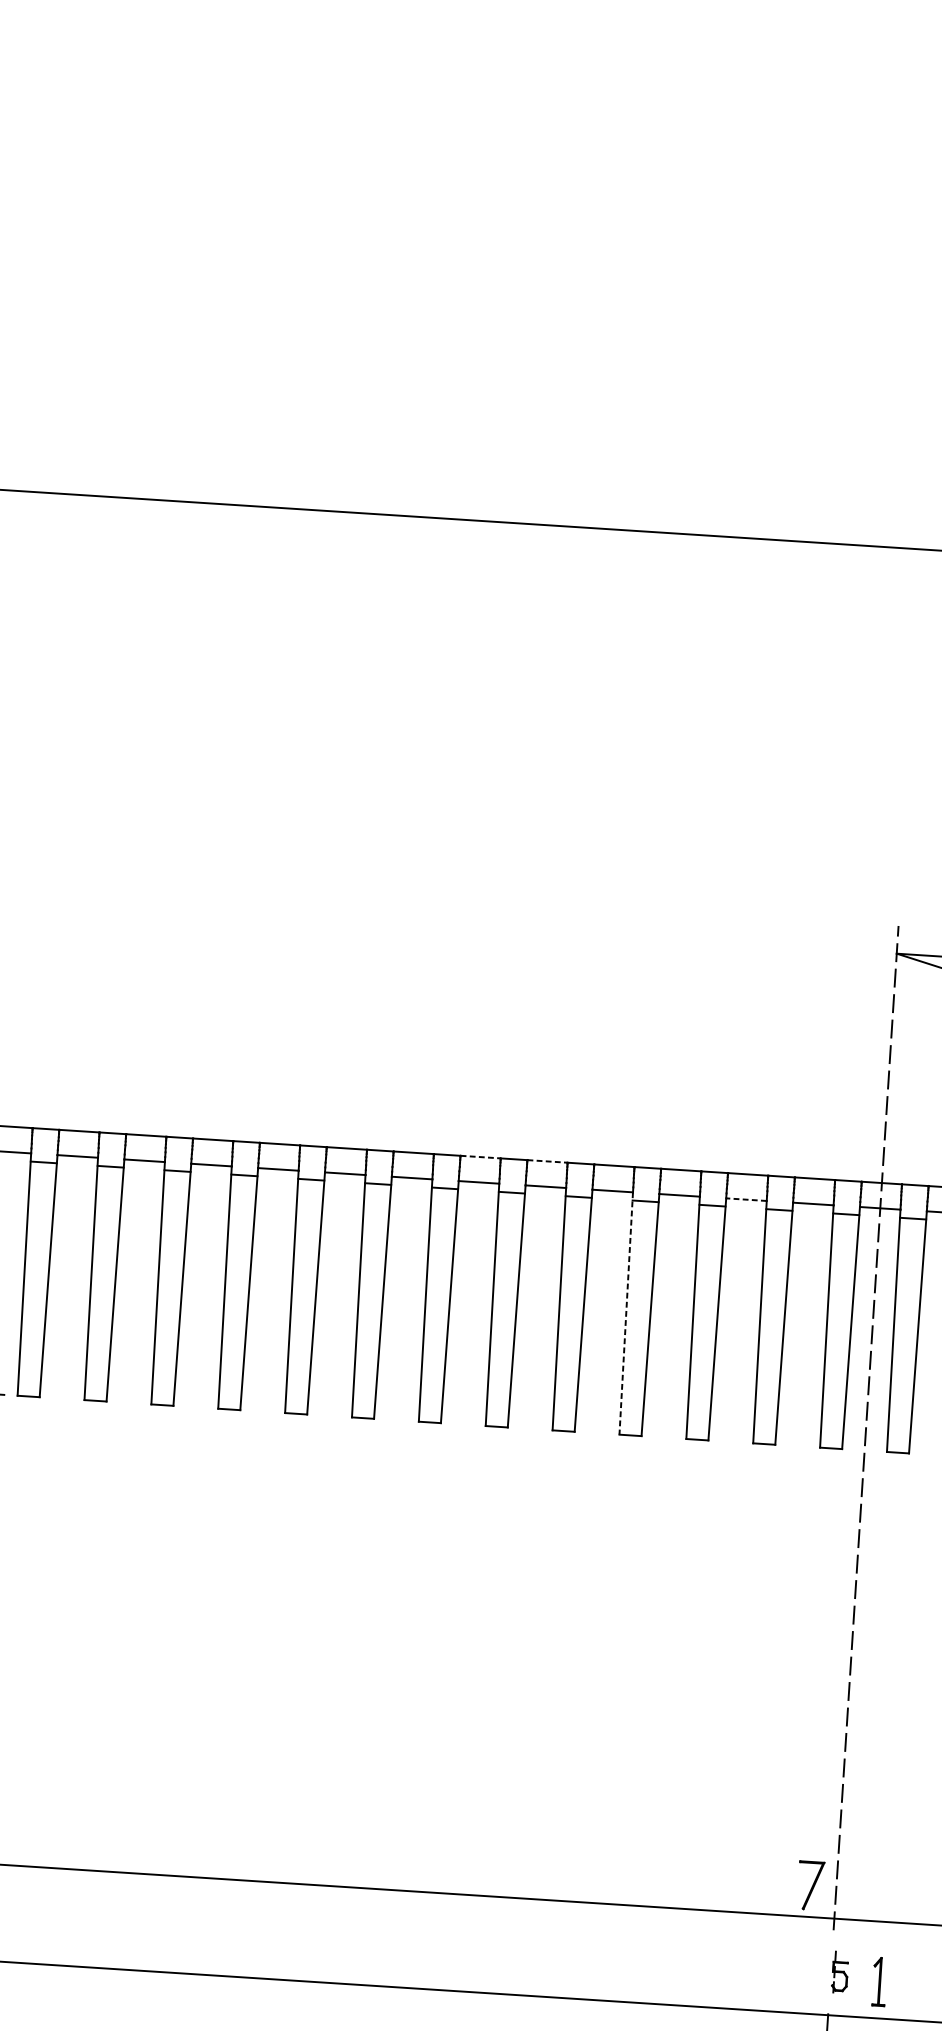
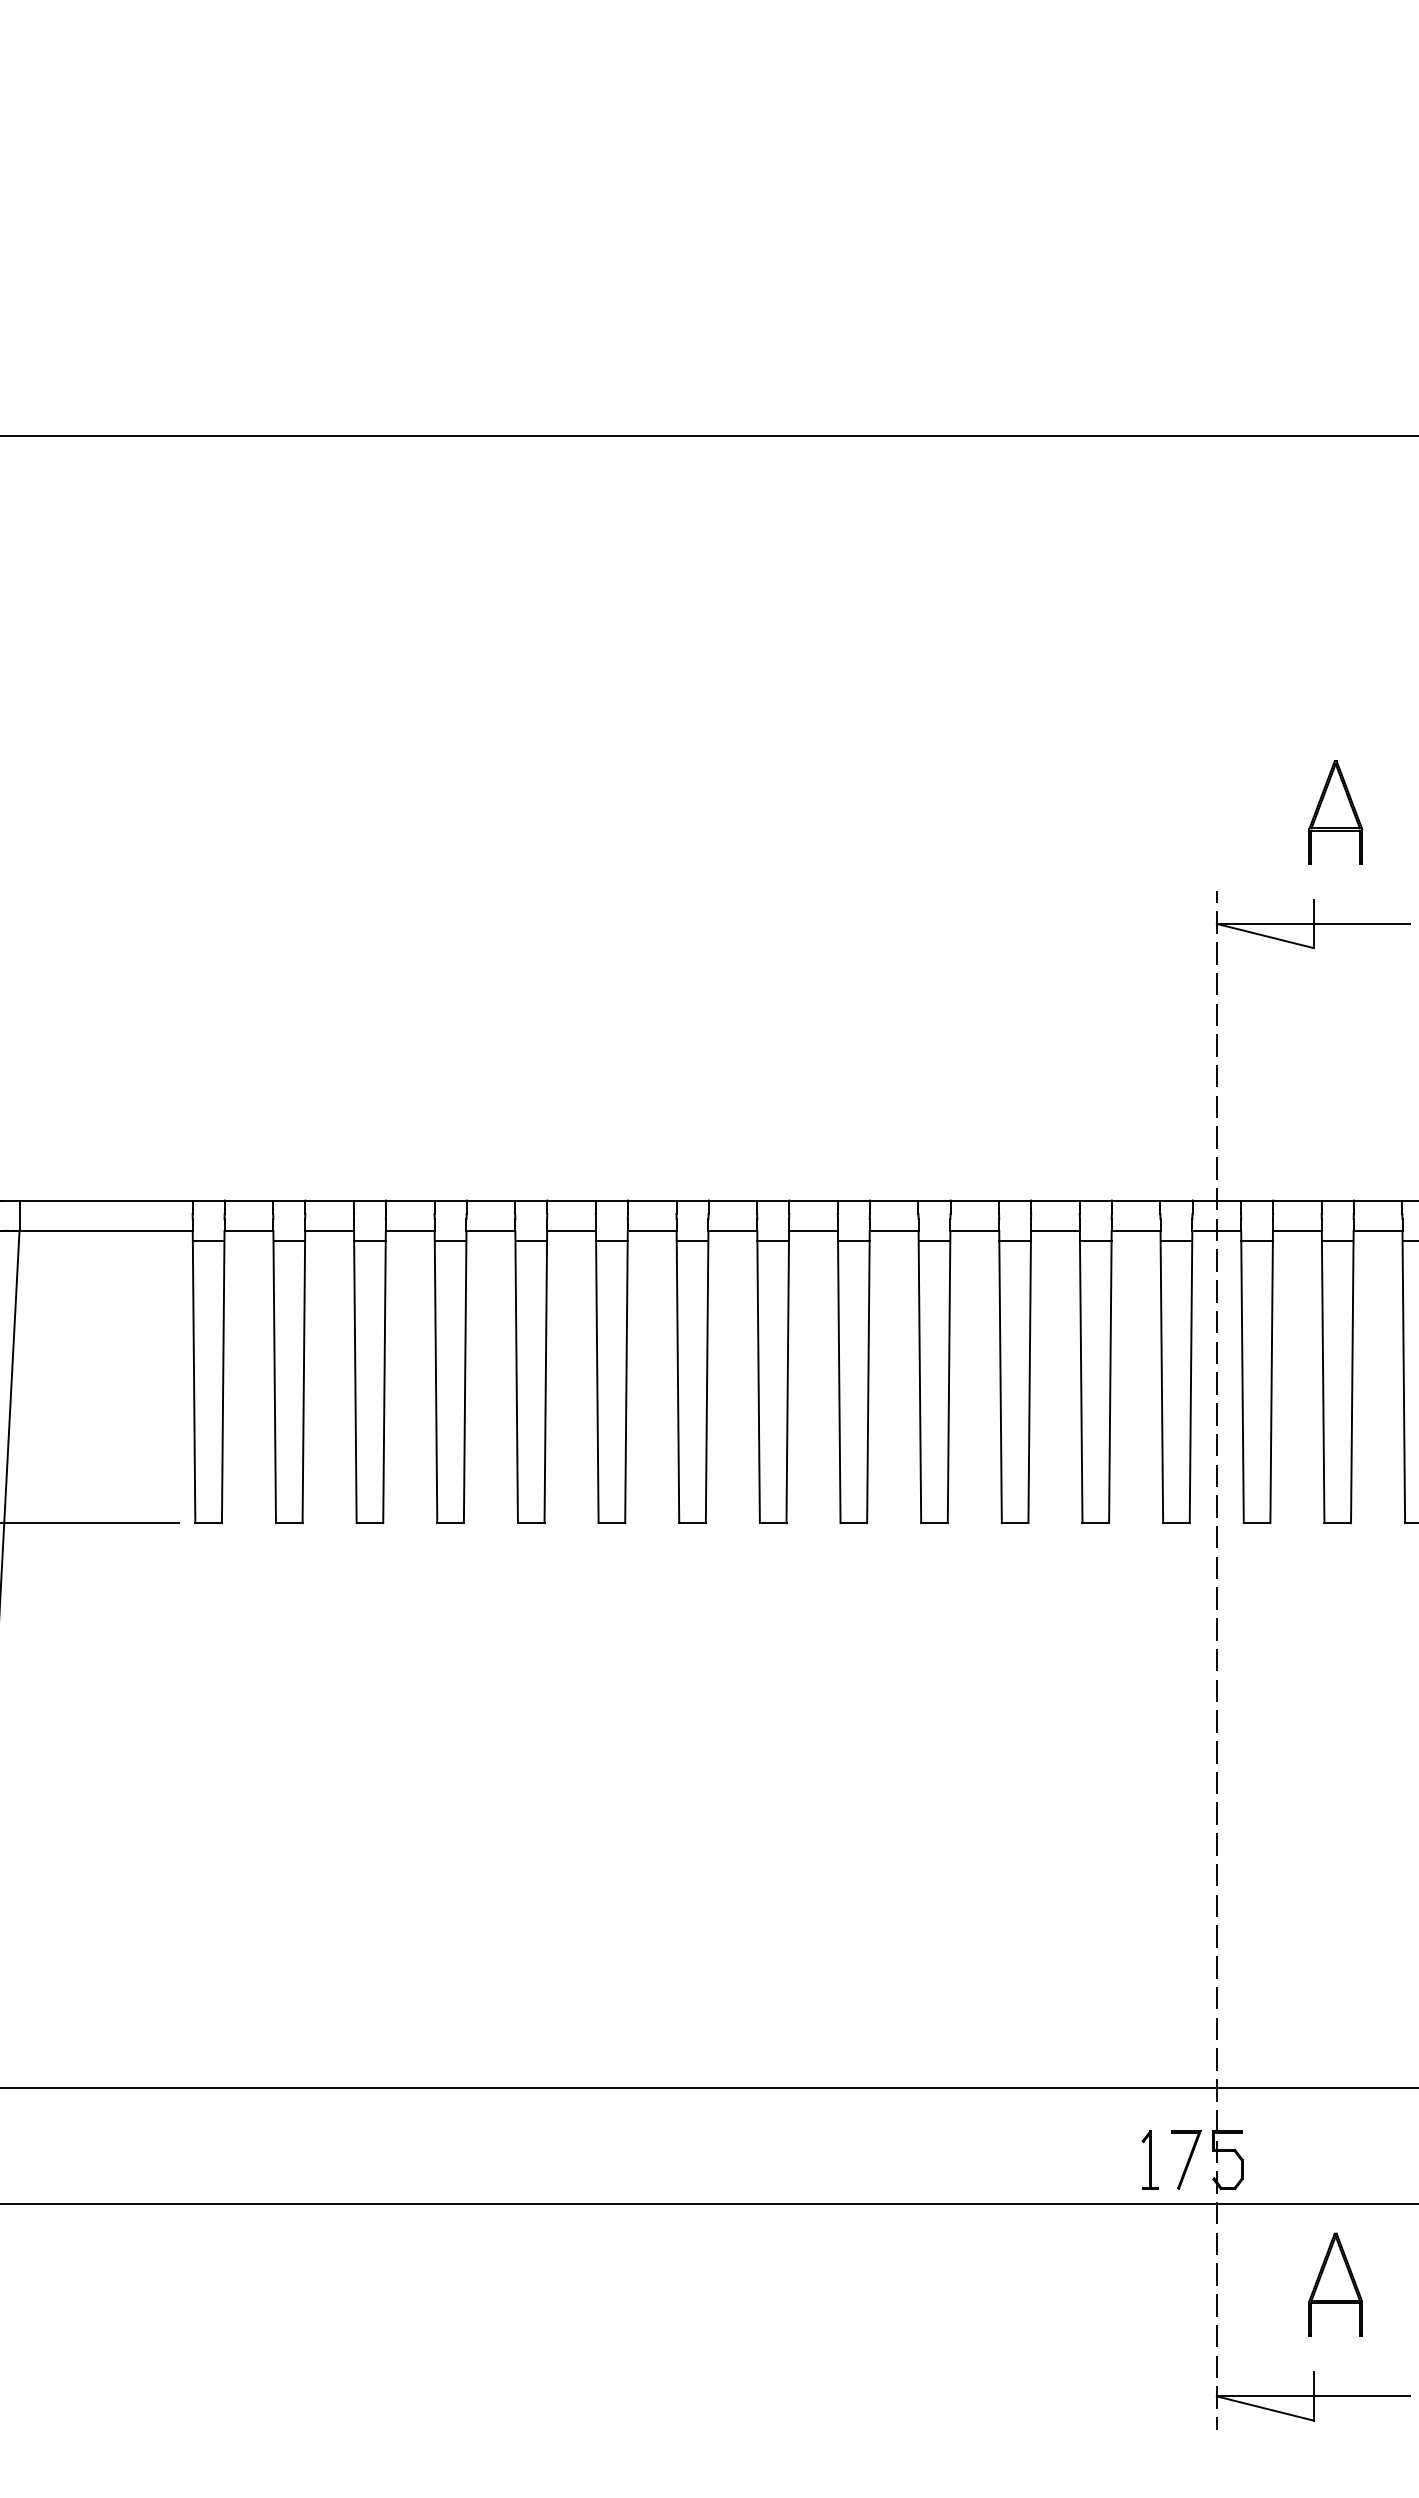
line: (481, 1157) -> (733, 1200), dashed -> solid
line: (548, 1161) -> (814, 1200), dashed -> solid
line: (745, 1200) -> (1054, 1231), dashed -> solid
line: (625, 1313) -> (919, 1377), dashed -> solid
part: (811, 1885) -> (1186, 2159), moved
part: (839, 1972) -> (1227, 2151), size x1.67
part: (879, 1981) -> (1149, 2159), moved

